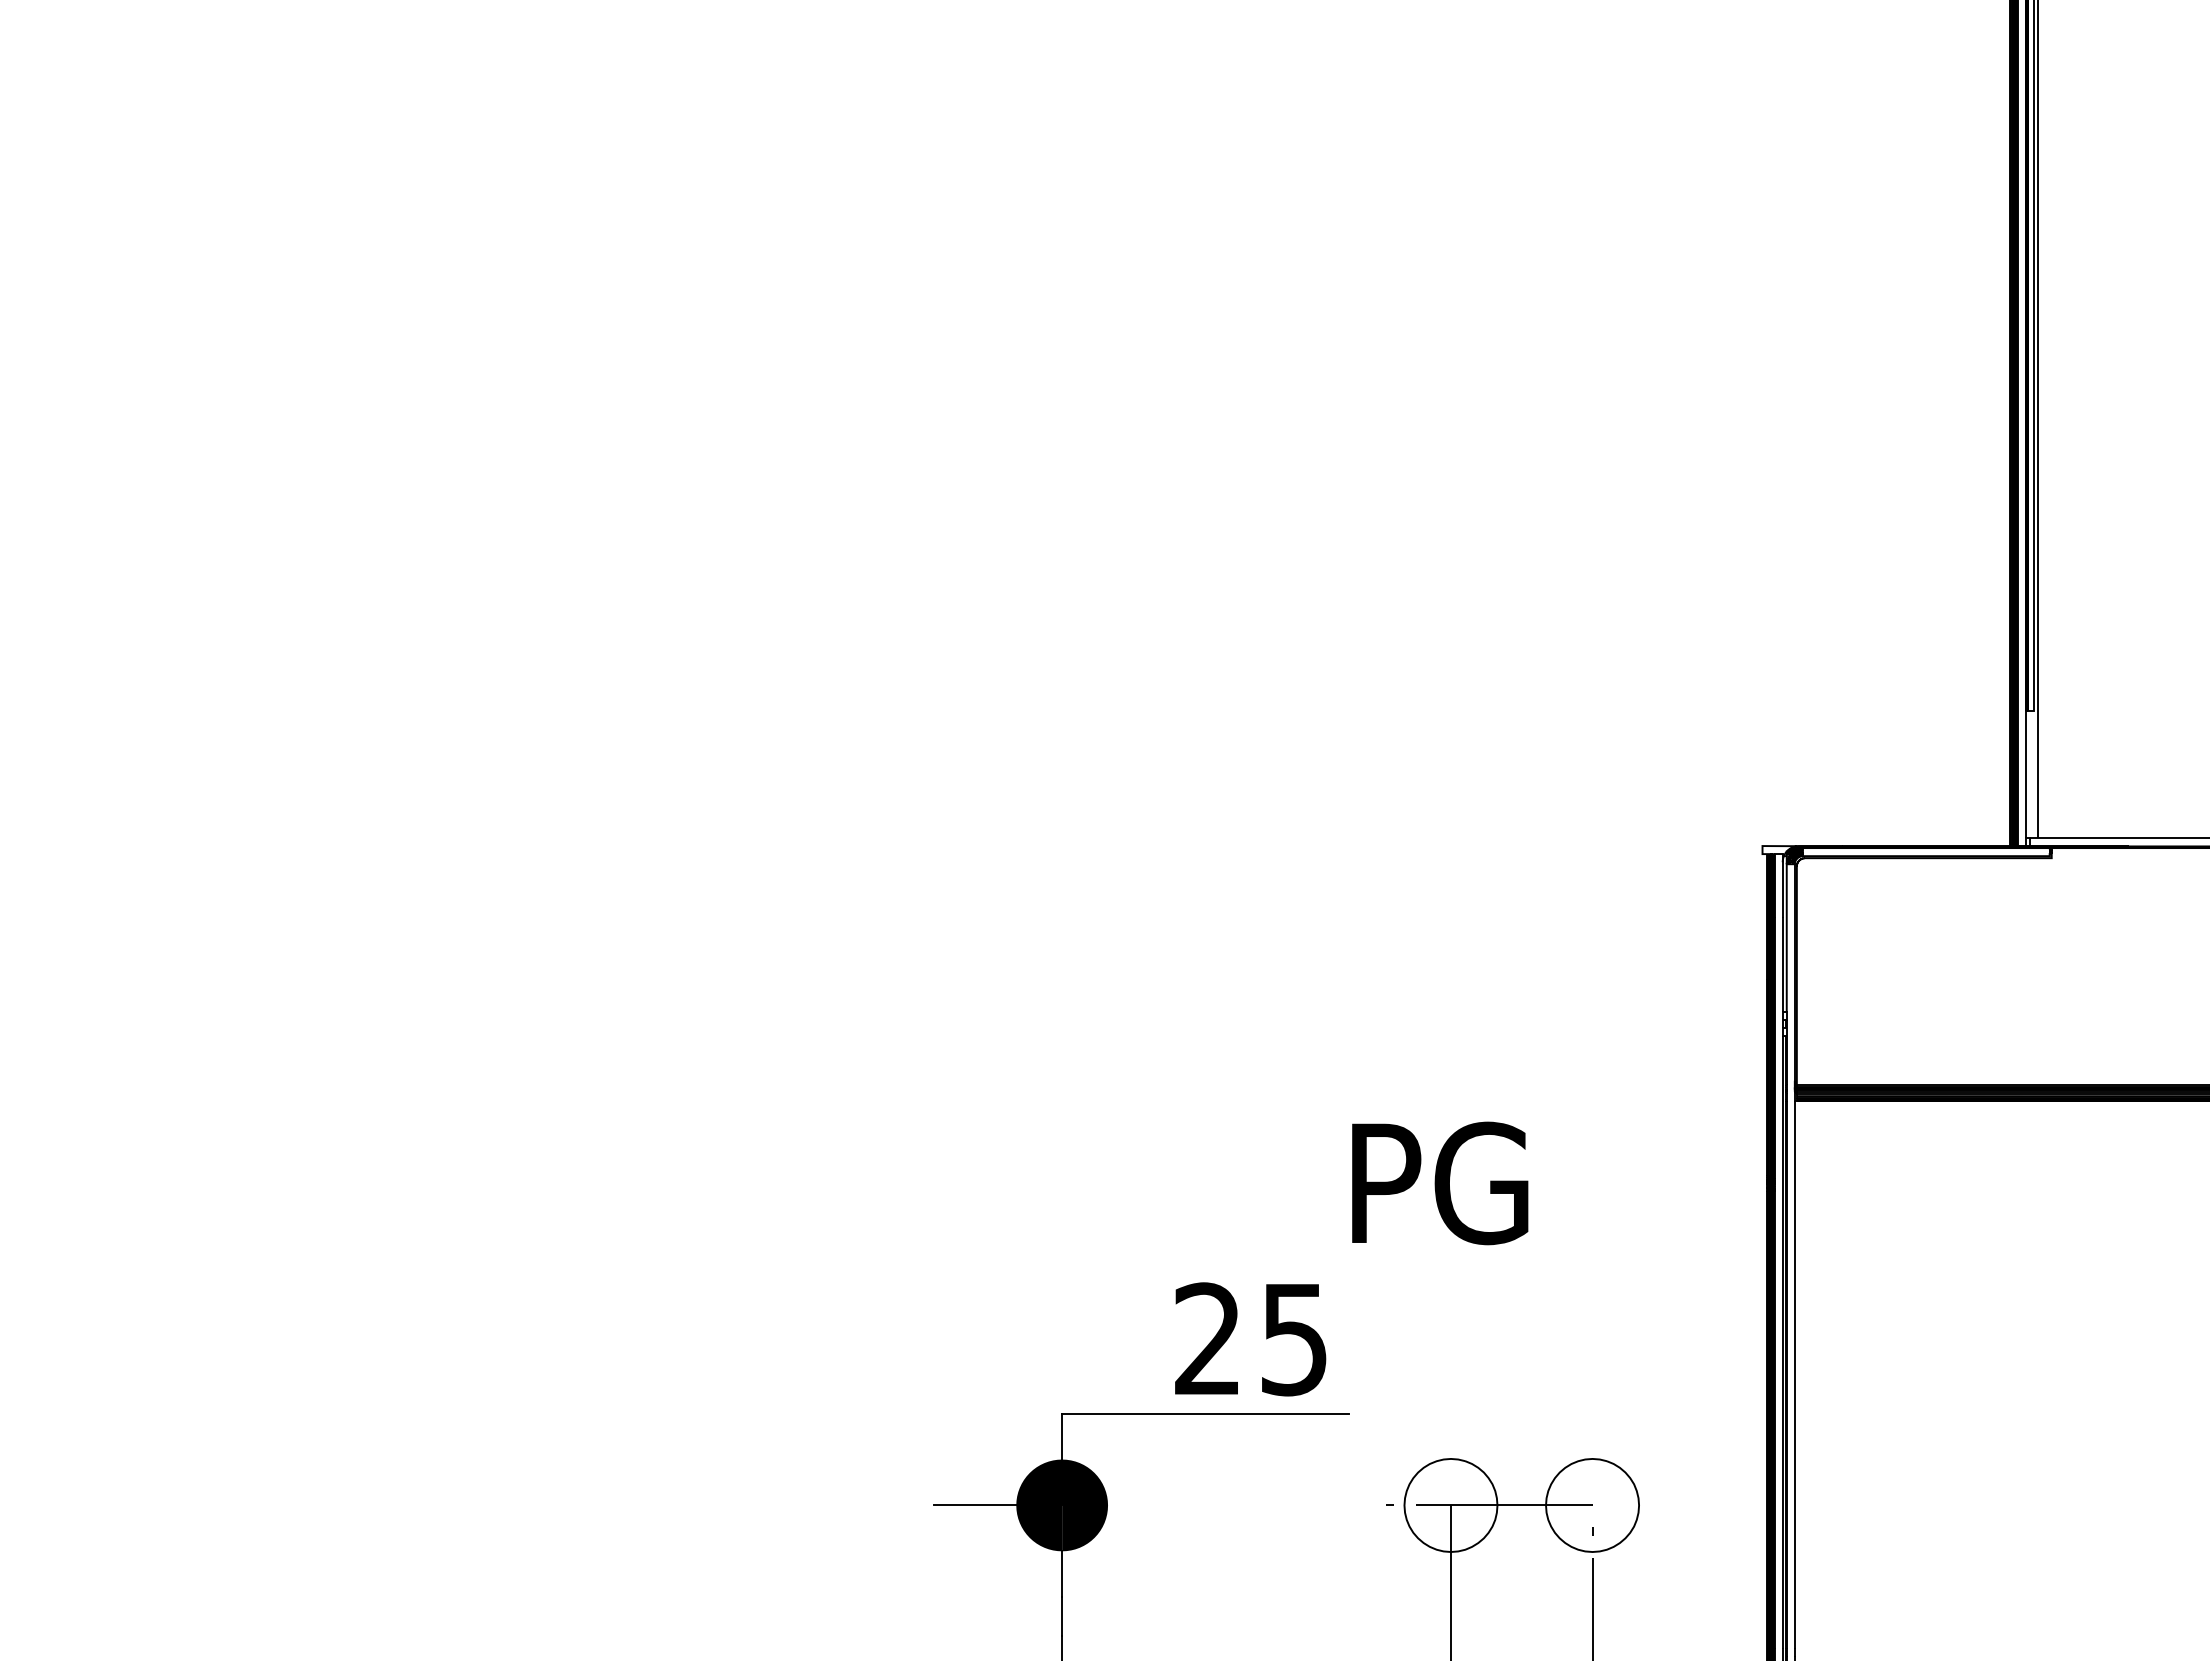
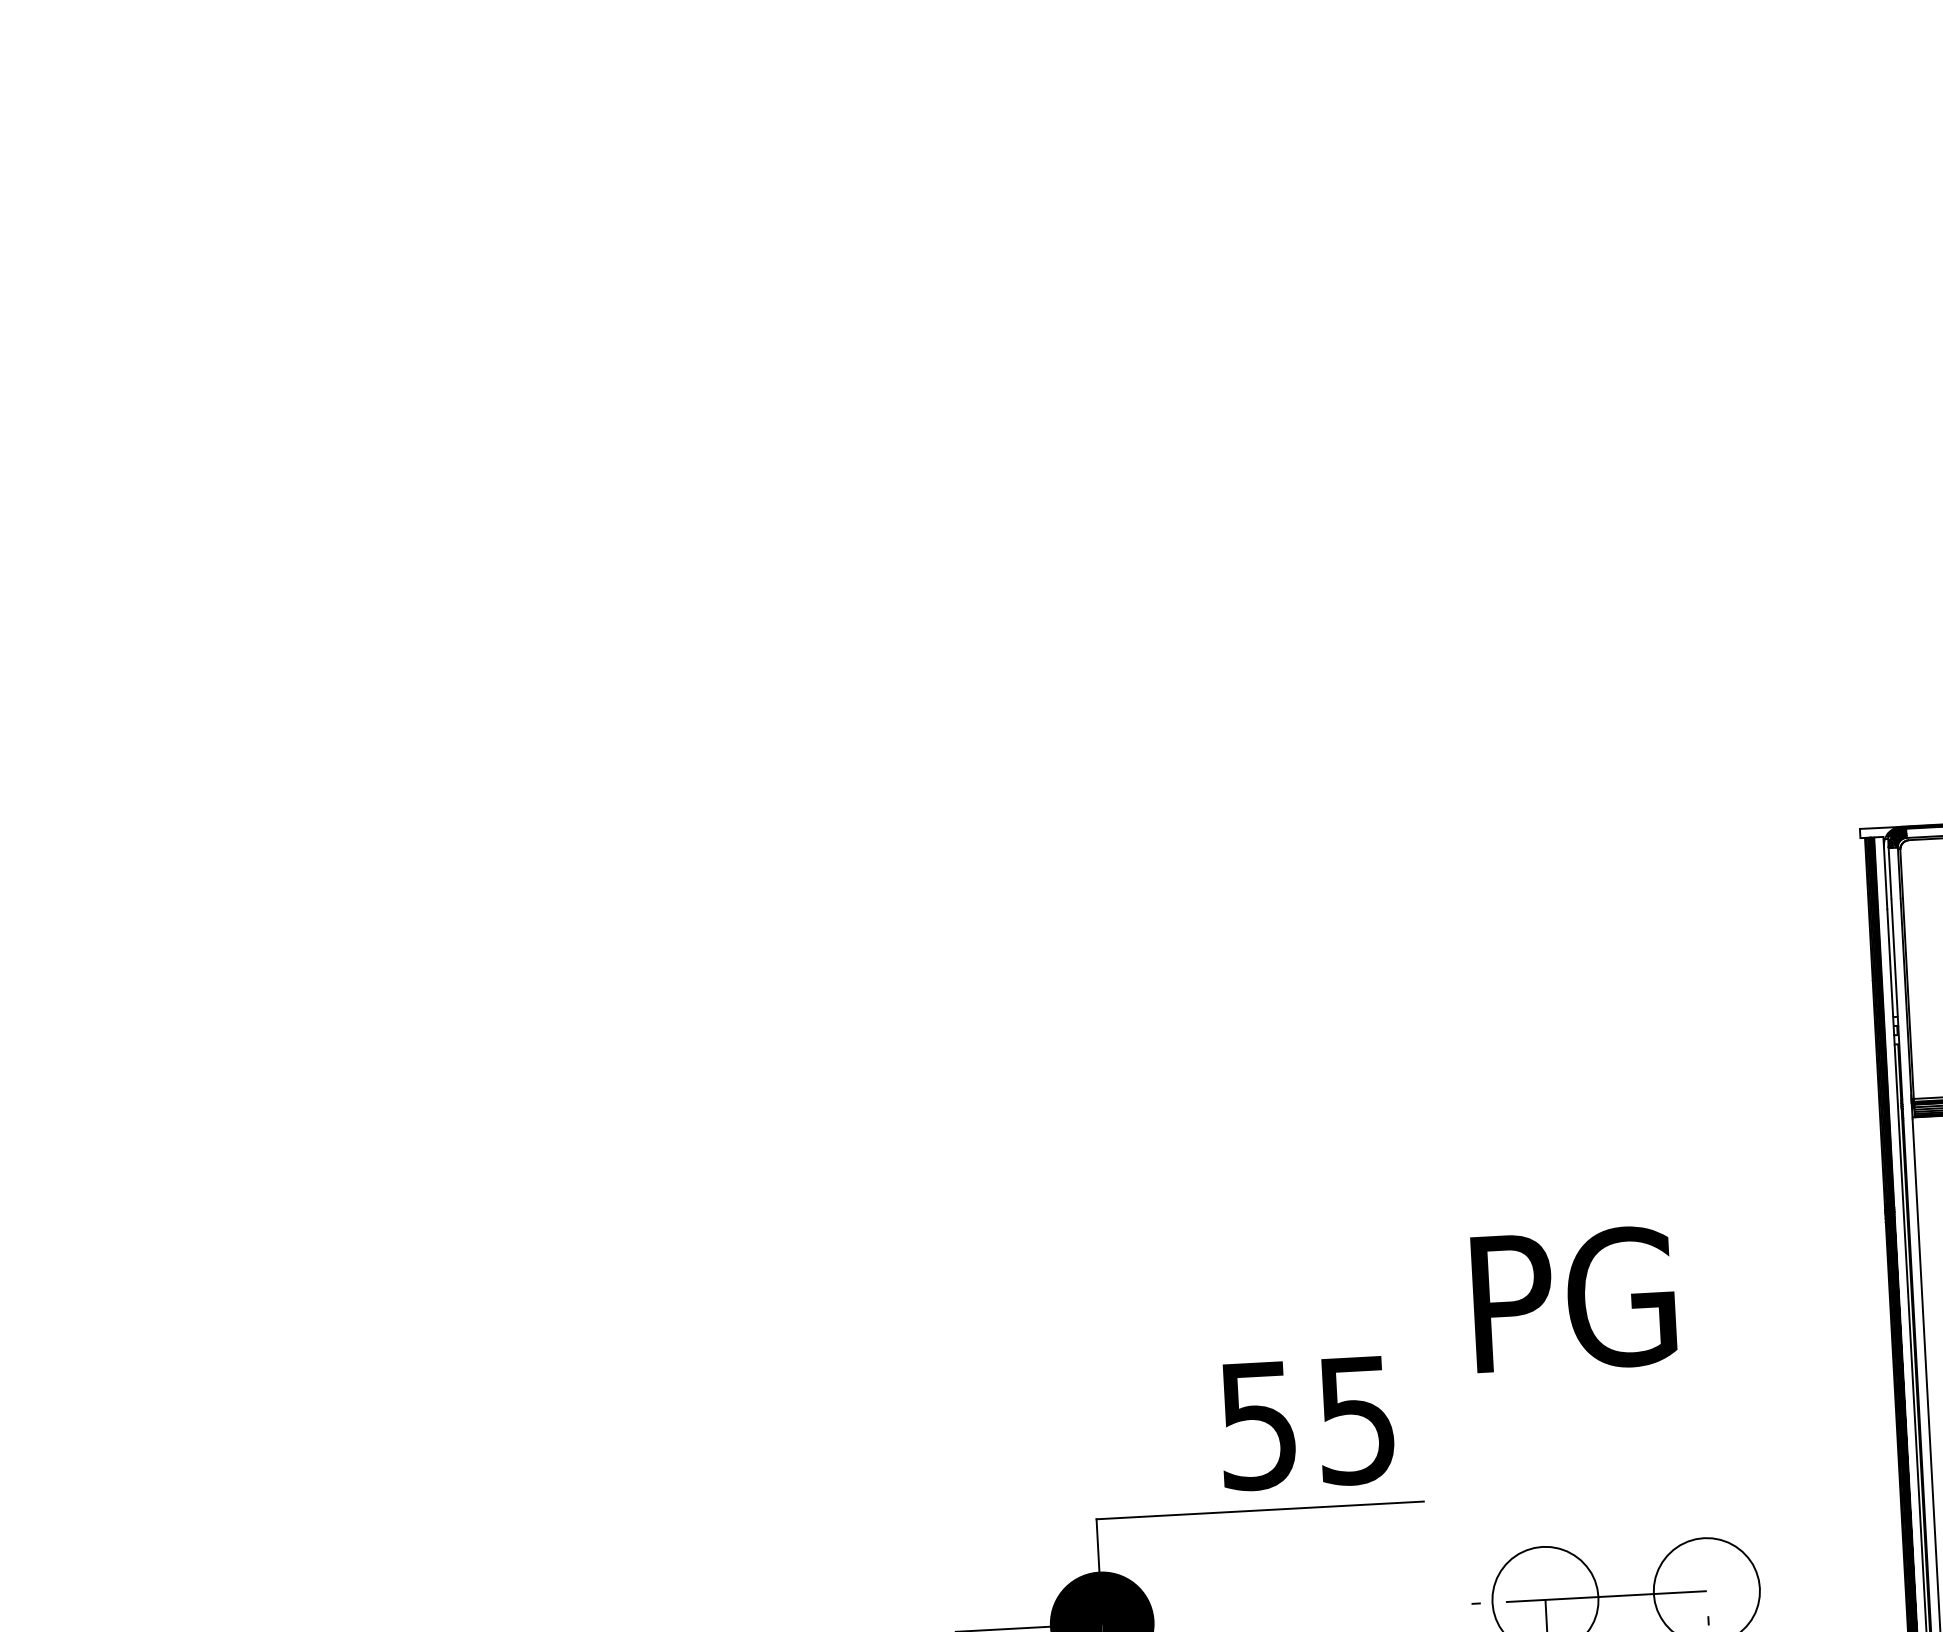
text: (1440, 1183) -> (1574, 1299), moved
text: (1207, 1339) -> (1257, 1425), 25 -> 55

